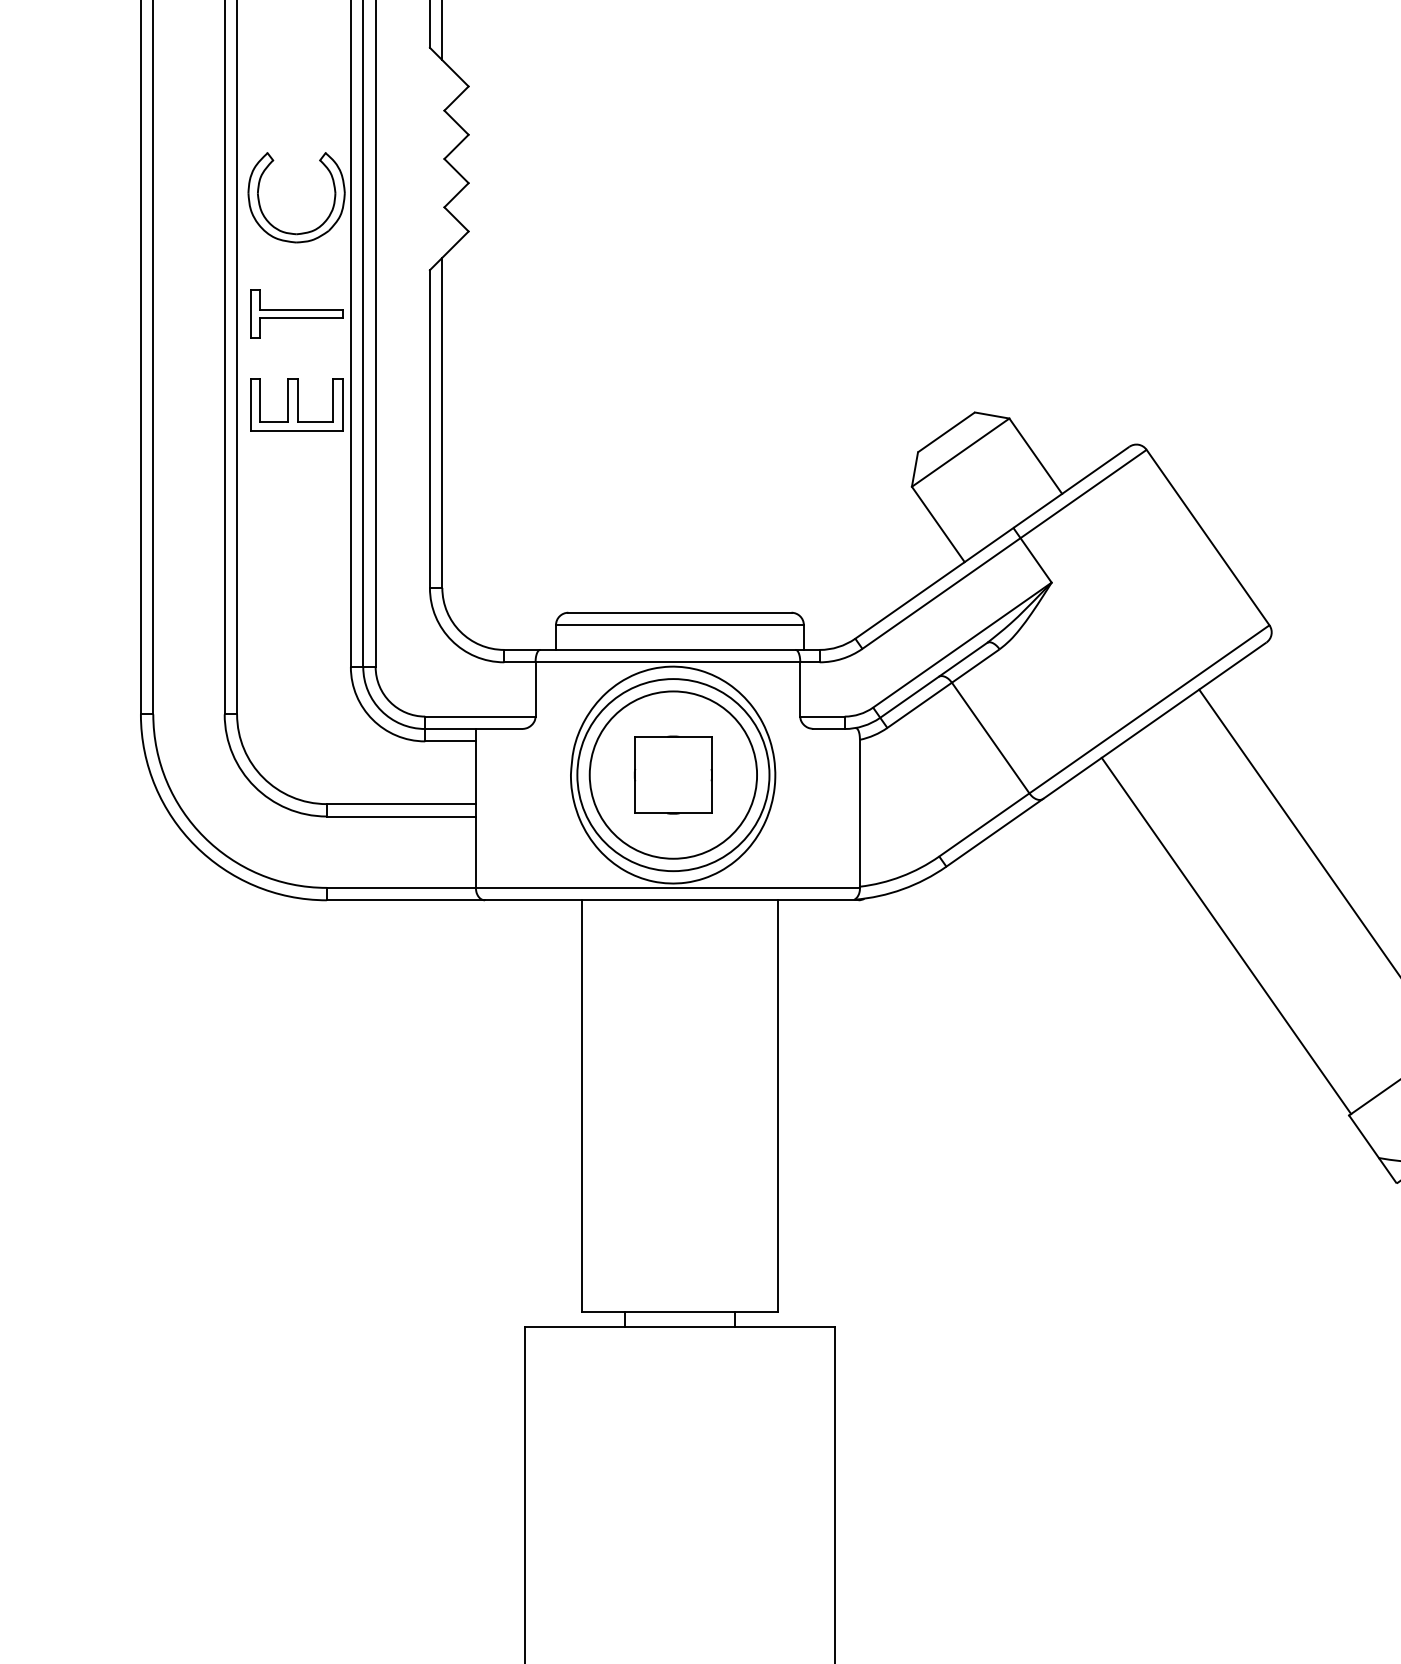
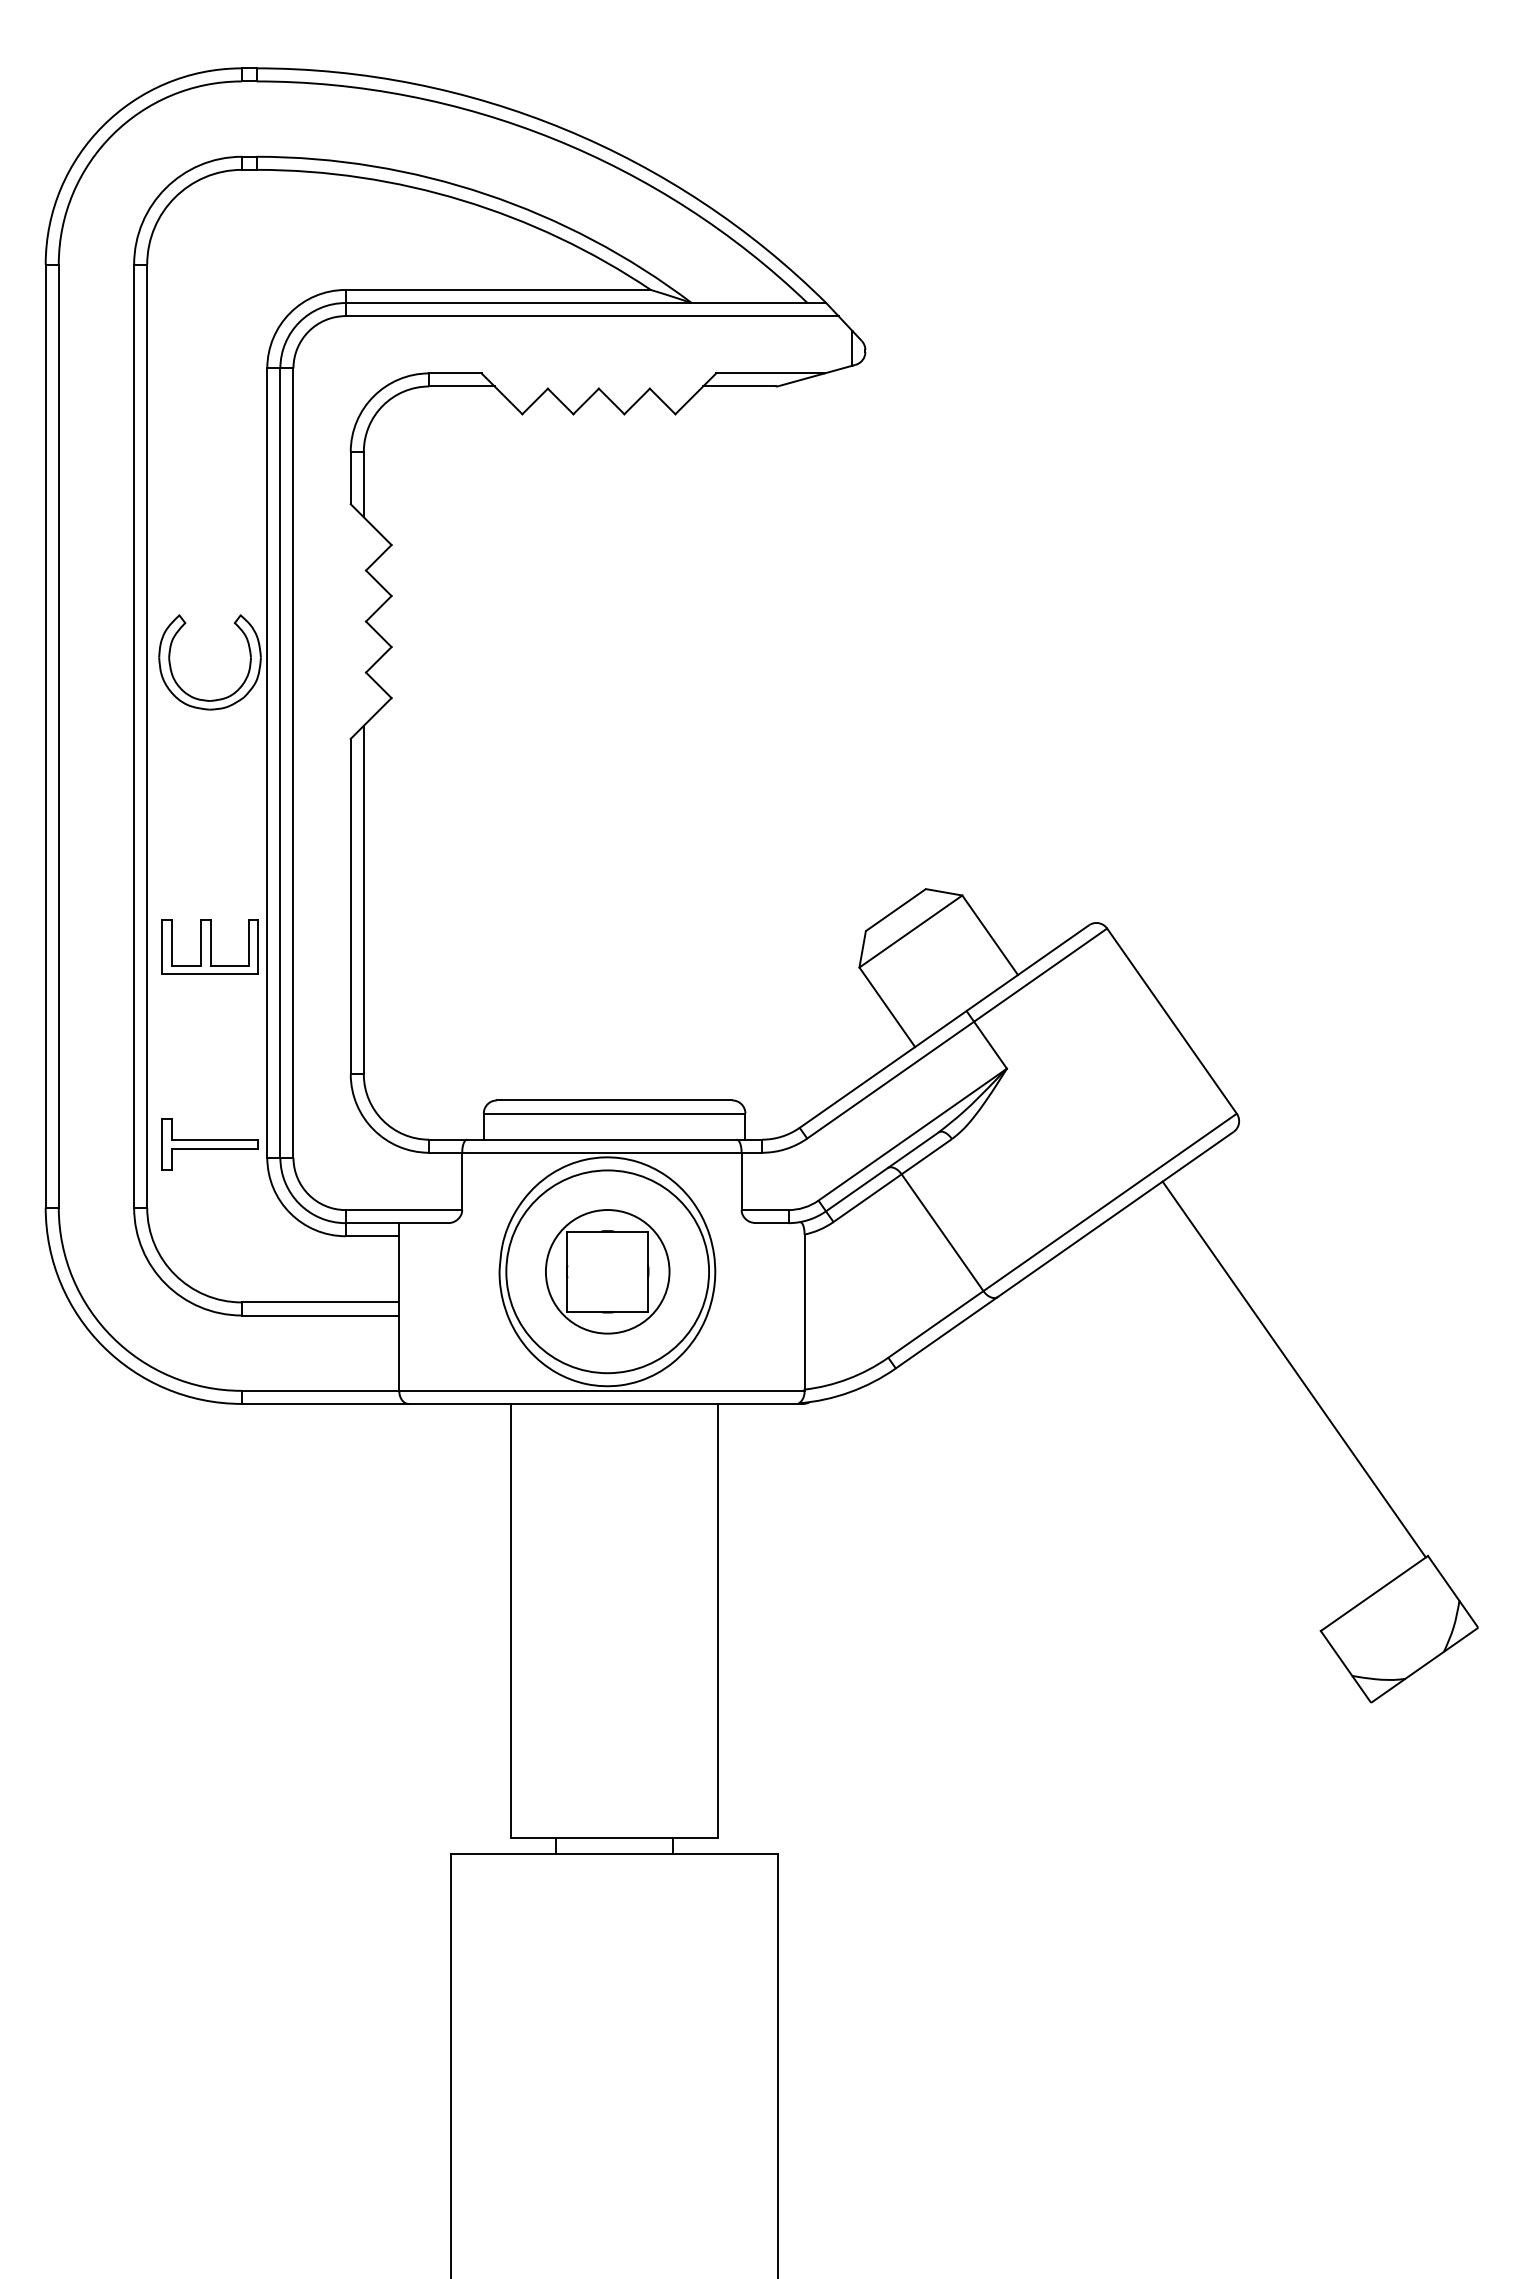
part: (296, 313) -> (209, 1144), moved
part: (296, 404) -> (209, 946), moved
circle: (673, 774) -> (607, 1271), size x0.7
line: (1226, 935) -> (1191, 1441), removed

